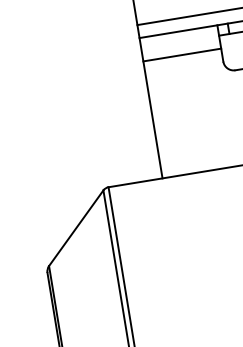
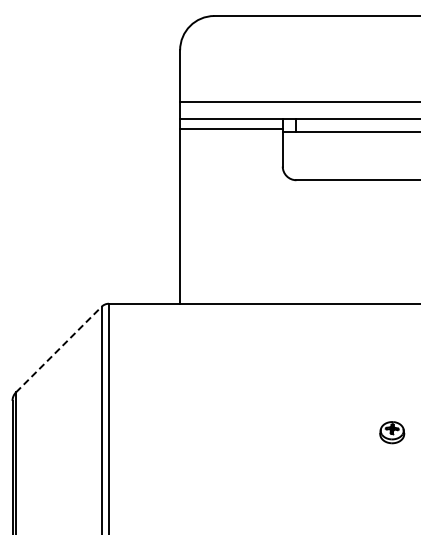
line: (182, 55) -> (231, 129), moved
line: (75, 228) -> (58, 349), solid -> dashed

